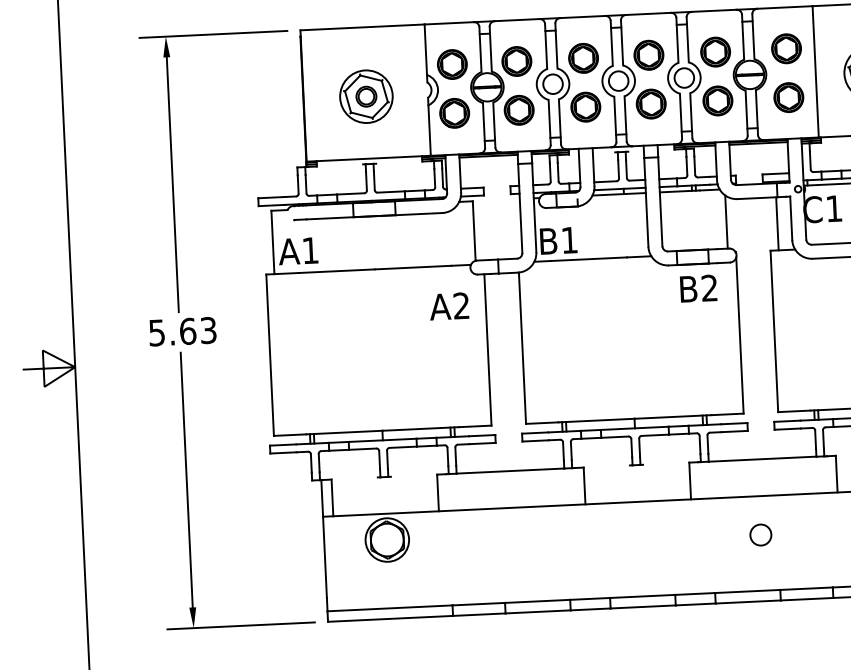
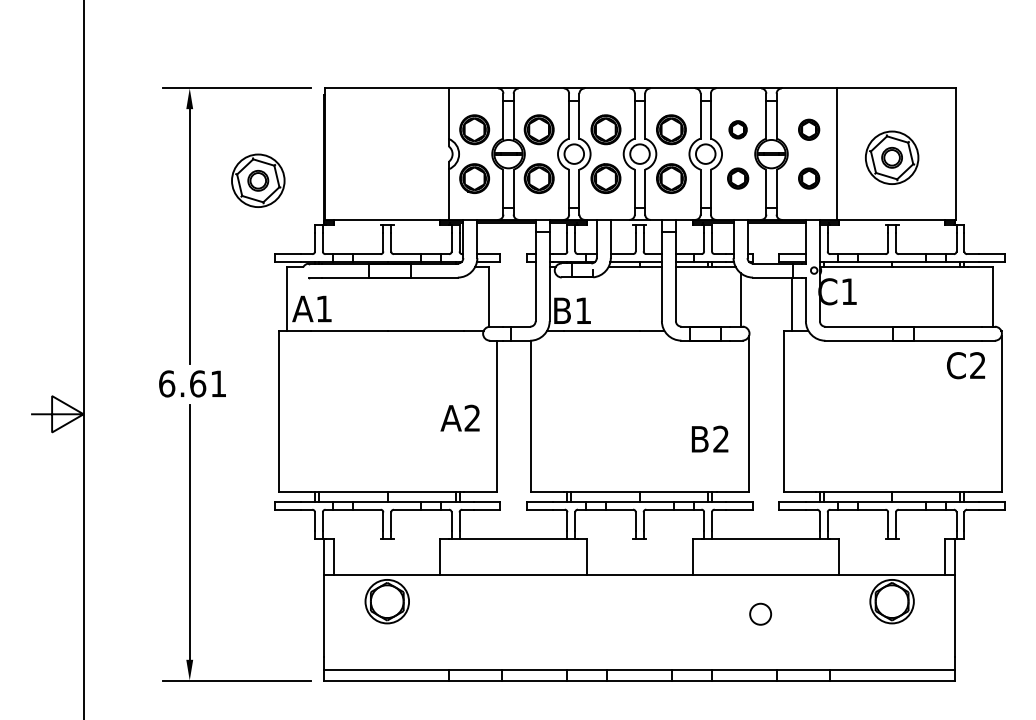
part: (785, 48) -> (808, 129), size x0.7
part: (714, 51) -> (737, 129), size x0.6
part: (366, 96) -> (258, 180), moved
part: (788, 97) -> (808, 178), size x0.7
part: (717, 100) -> (737, 178), size x0.7
text: (699, 287) -> (710, 438), moved
text: (448, 305) -> (459, 417), moved
text: (182, 331) -> (192, 383), 5.63 -> 6.61

